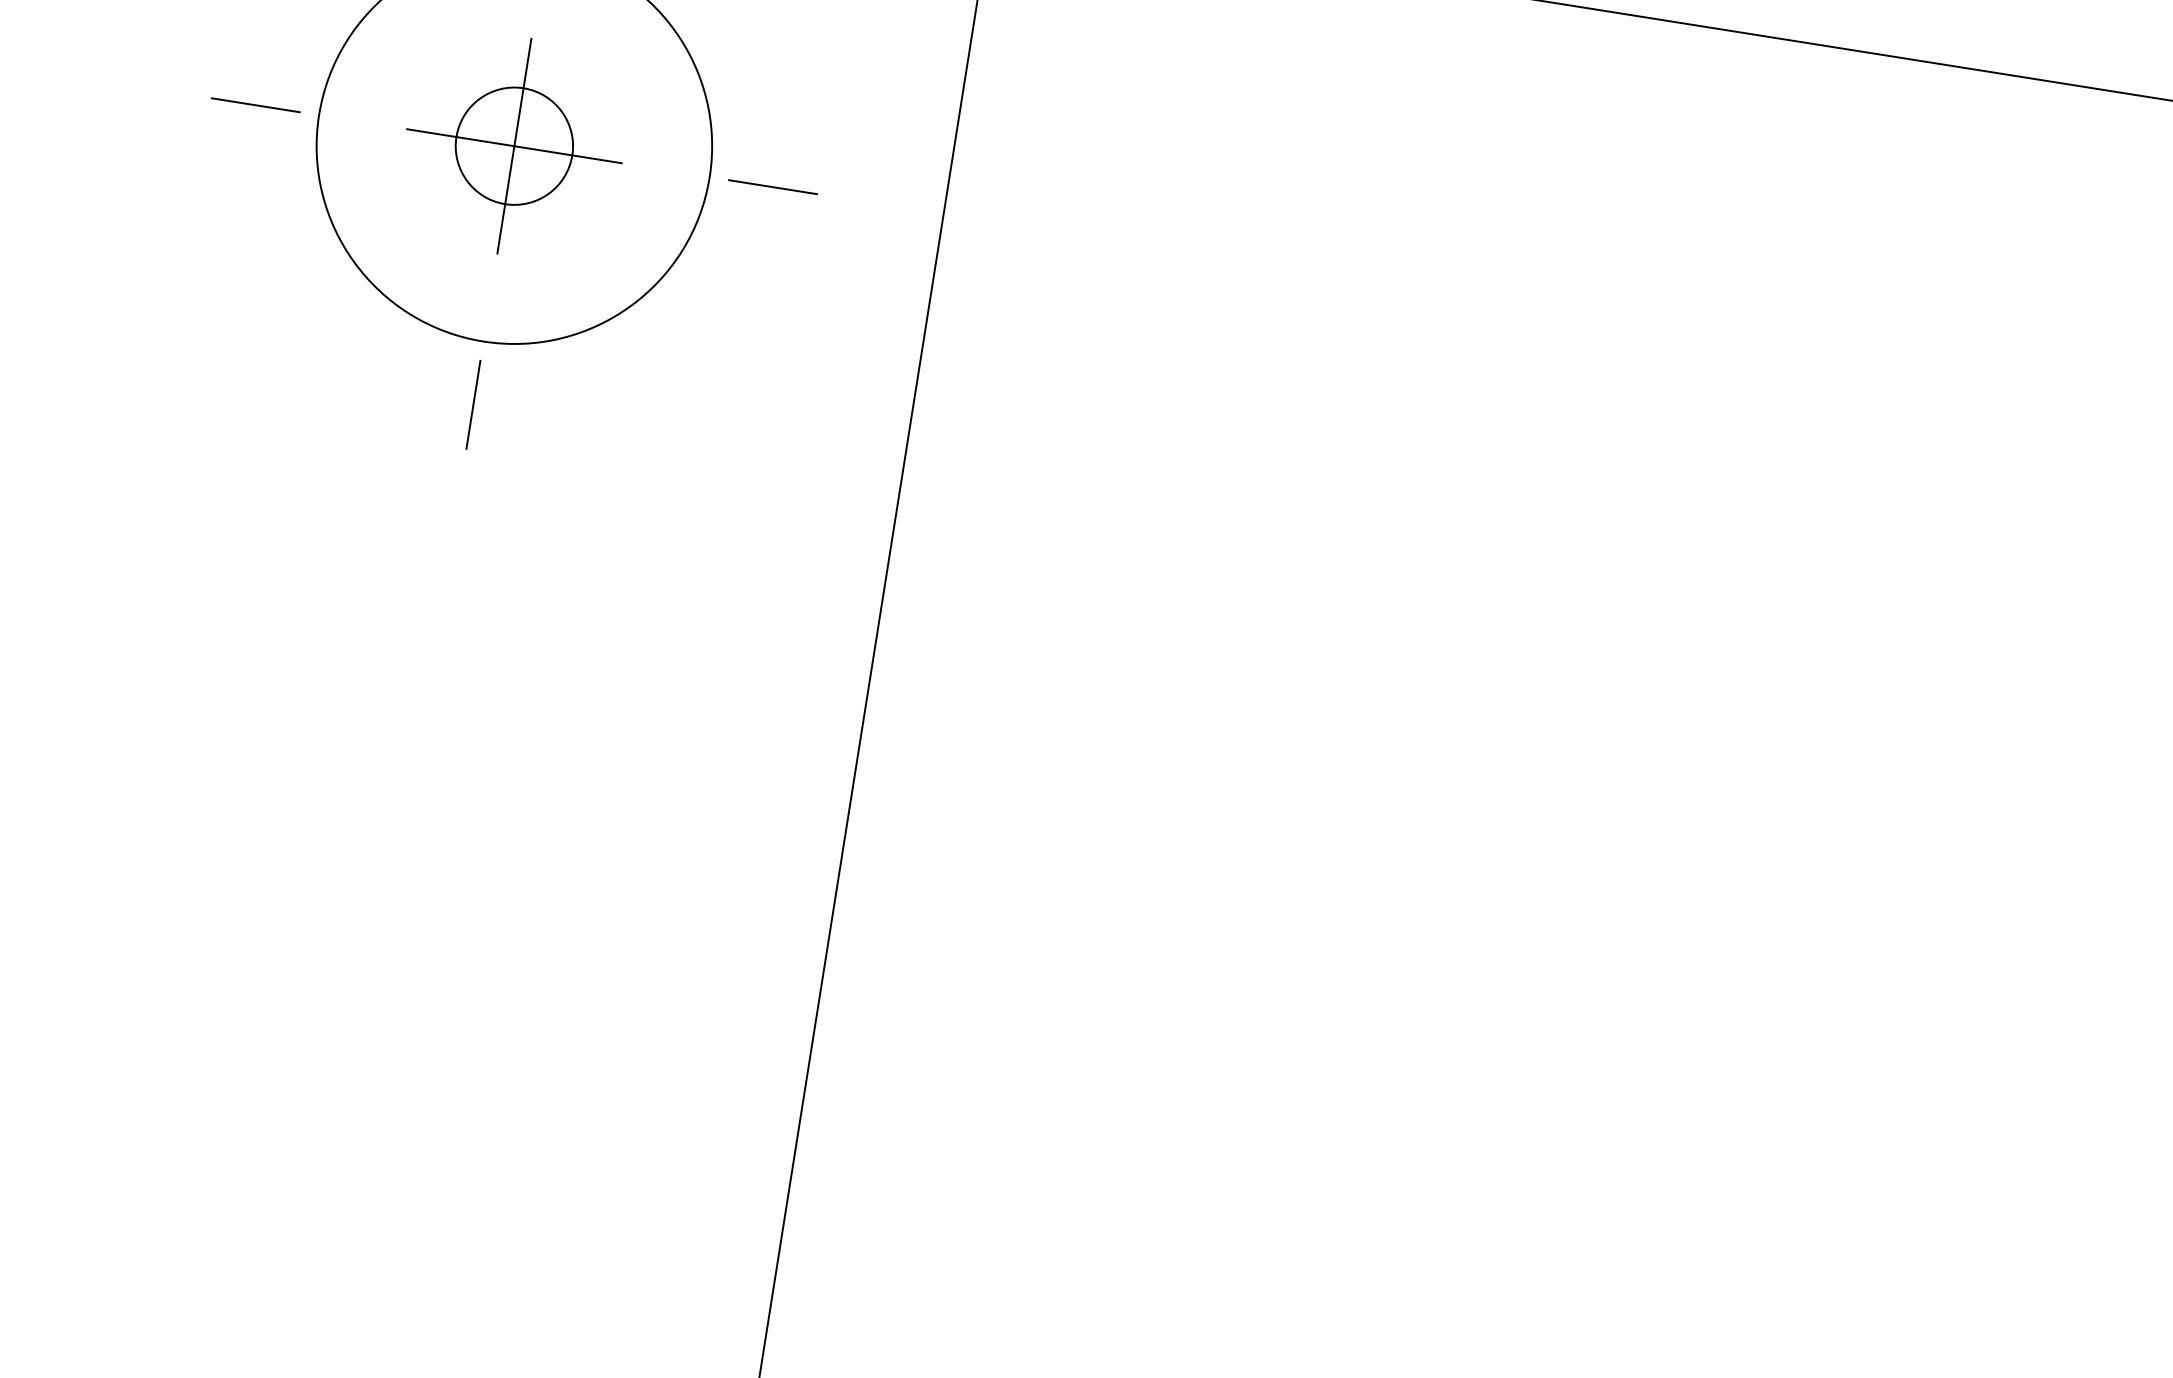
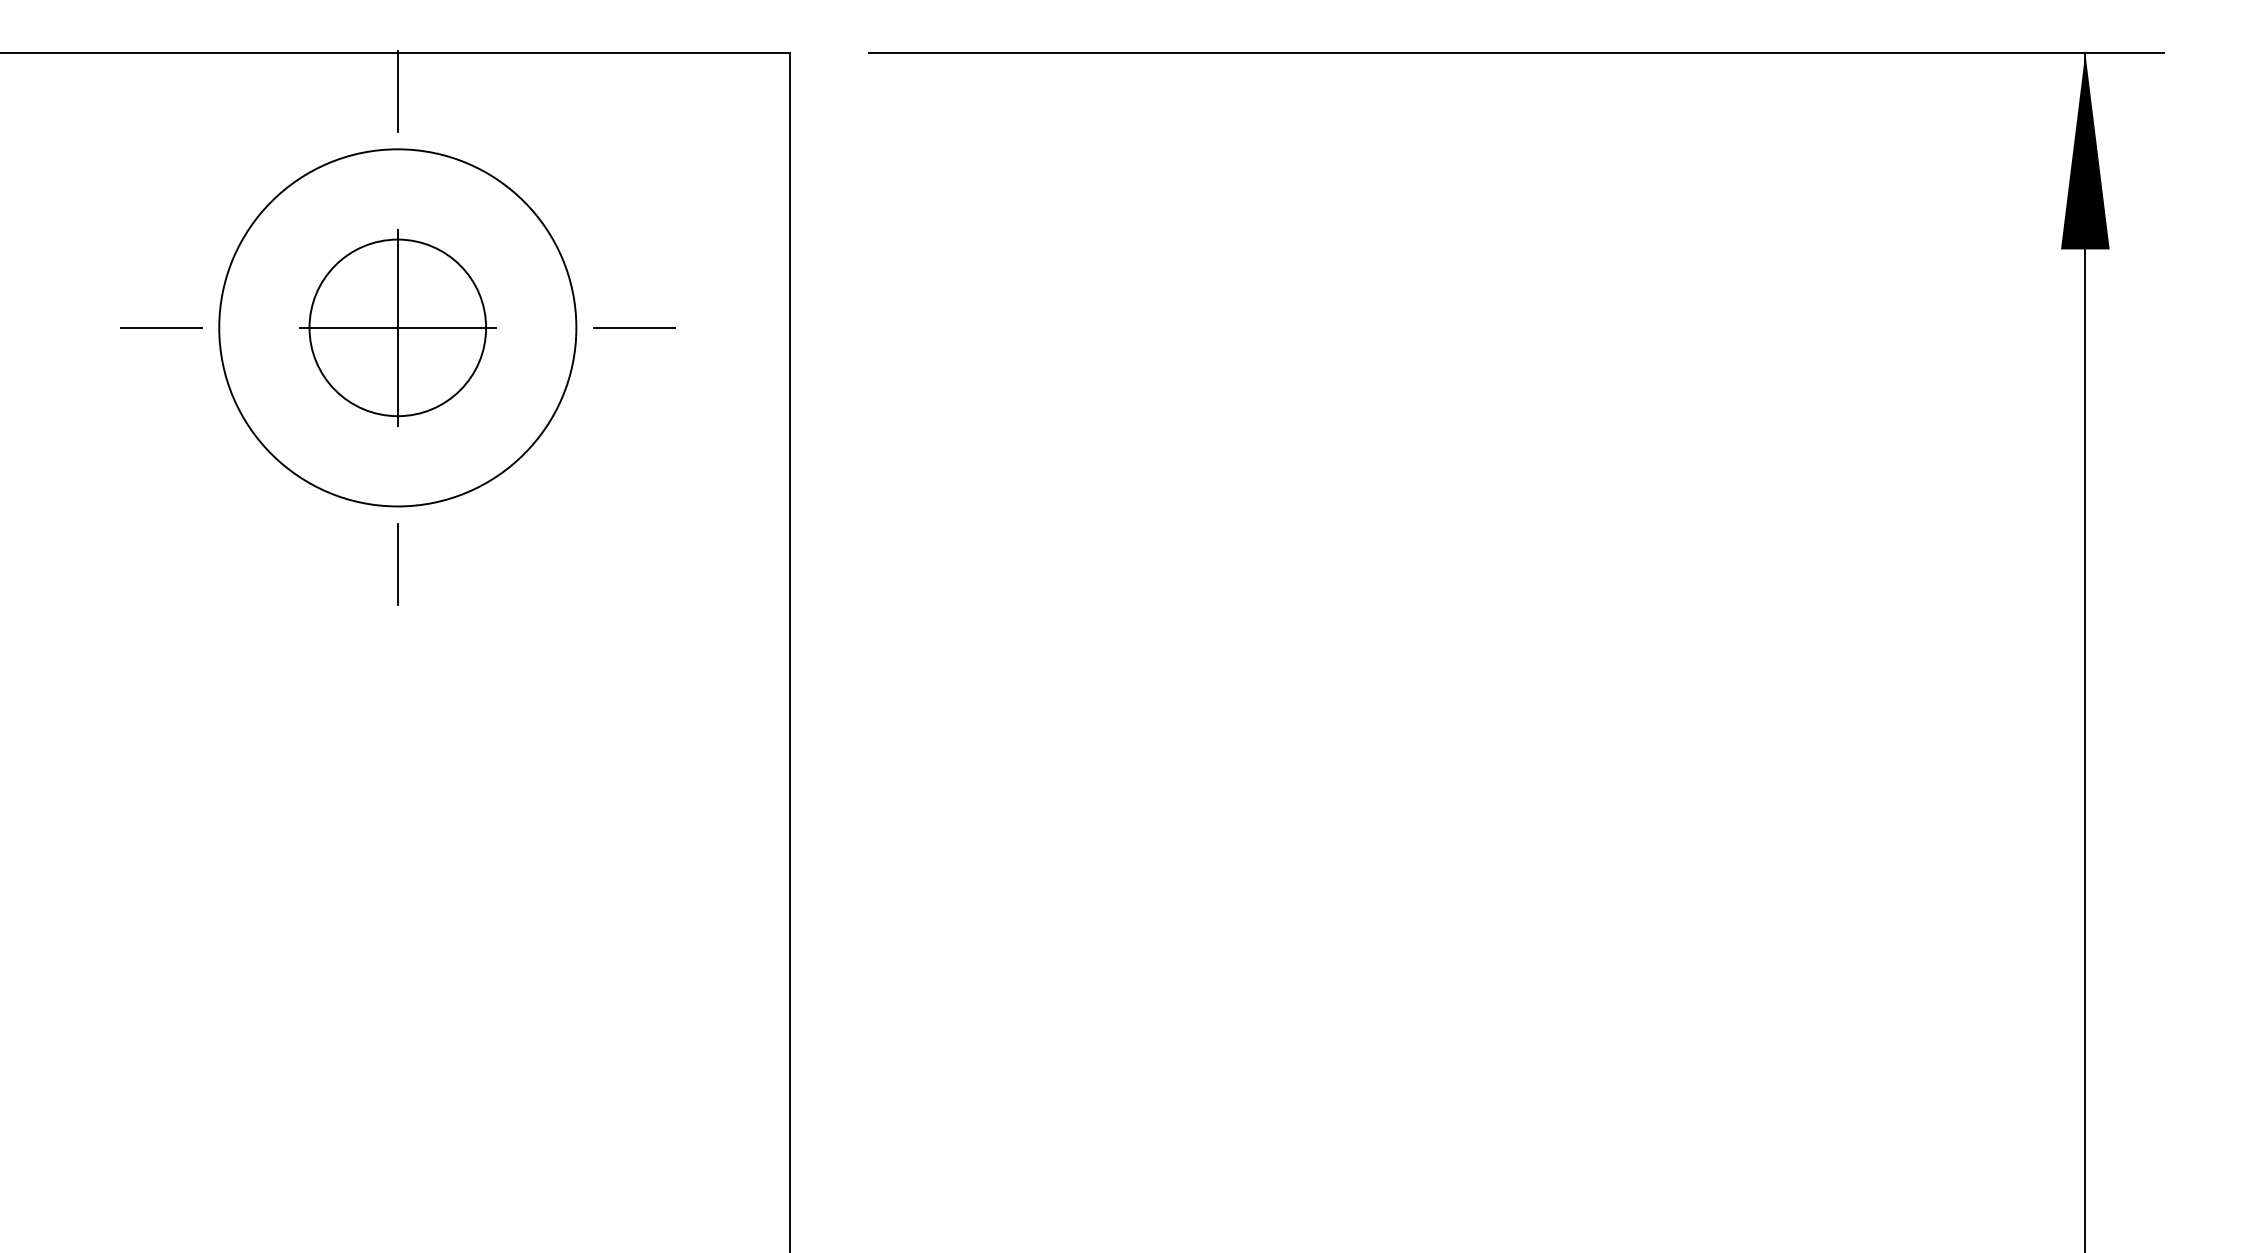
circle: (514, 145) -> (397, 327), size x1.67

